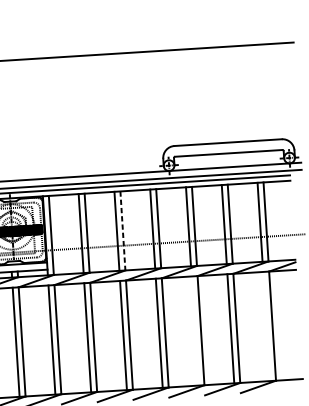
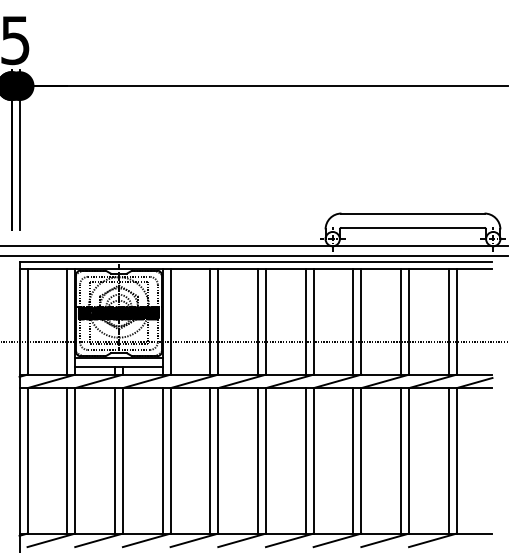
line: (122, 230) -> (265, 321), dashed -> solid
line: (266, 326) -> (448, 460), added
line: (195, 330) -> (353, 460), added

